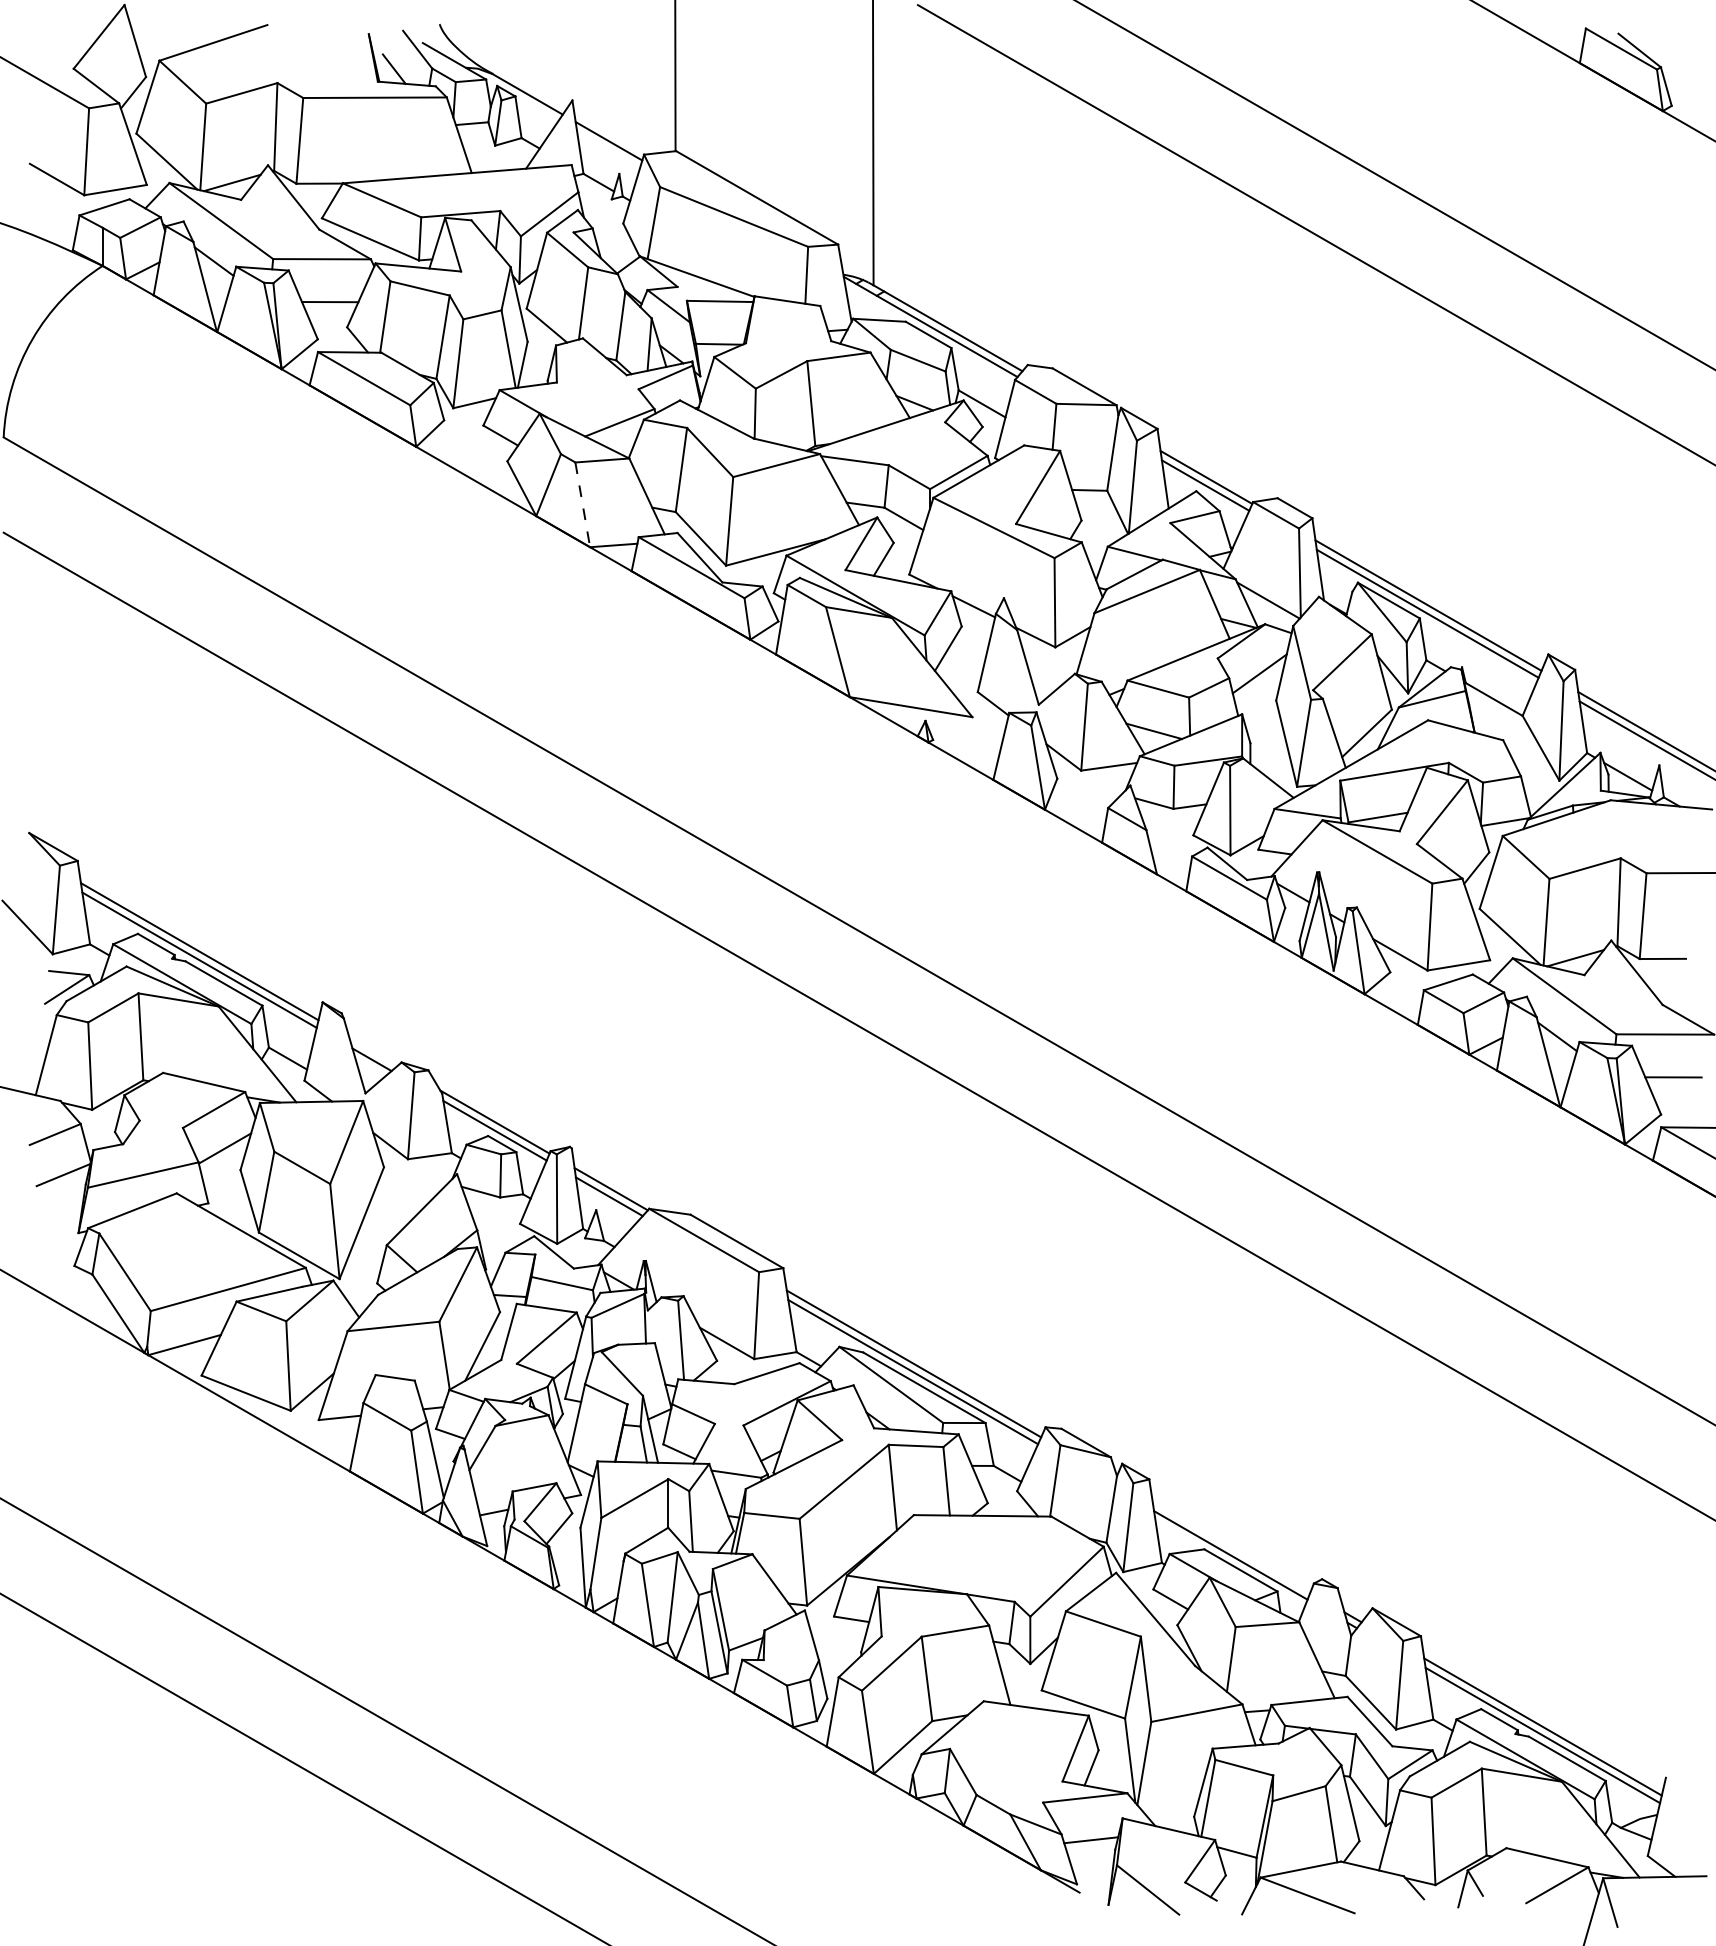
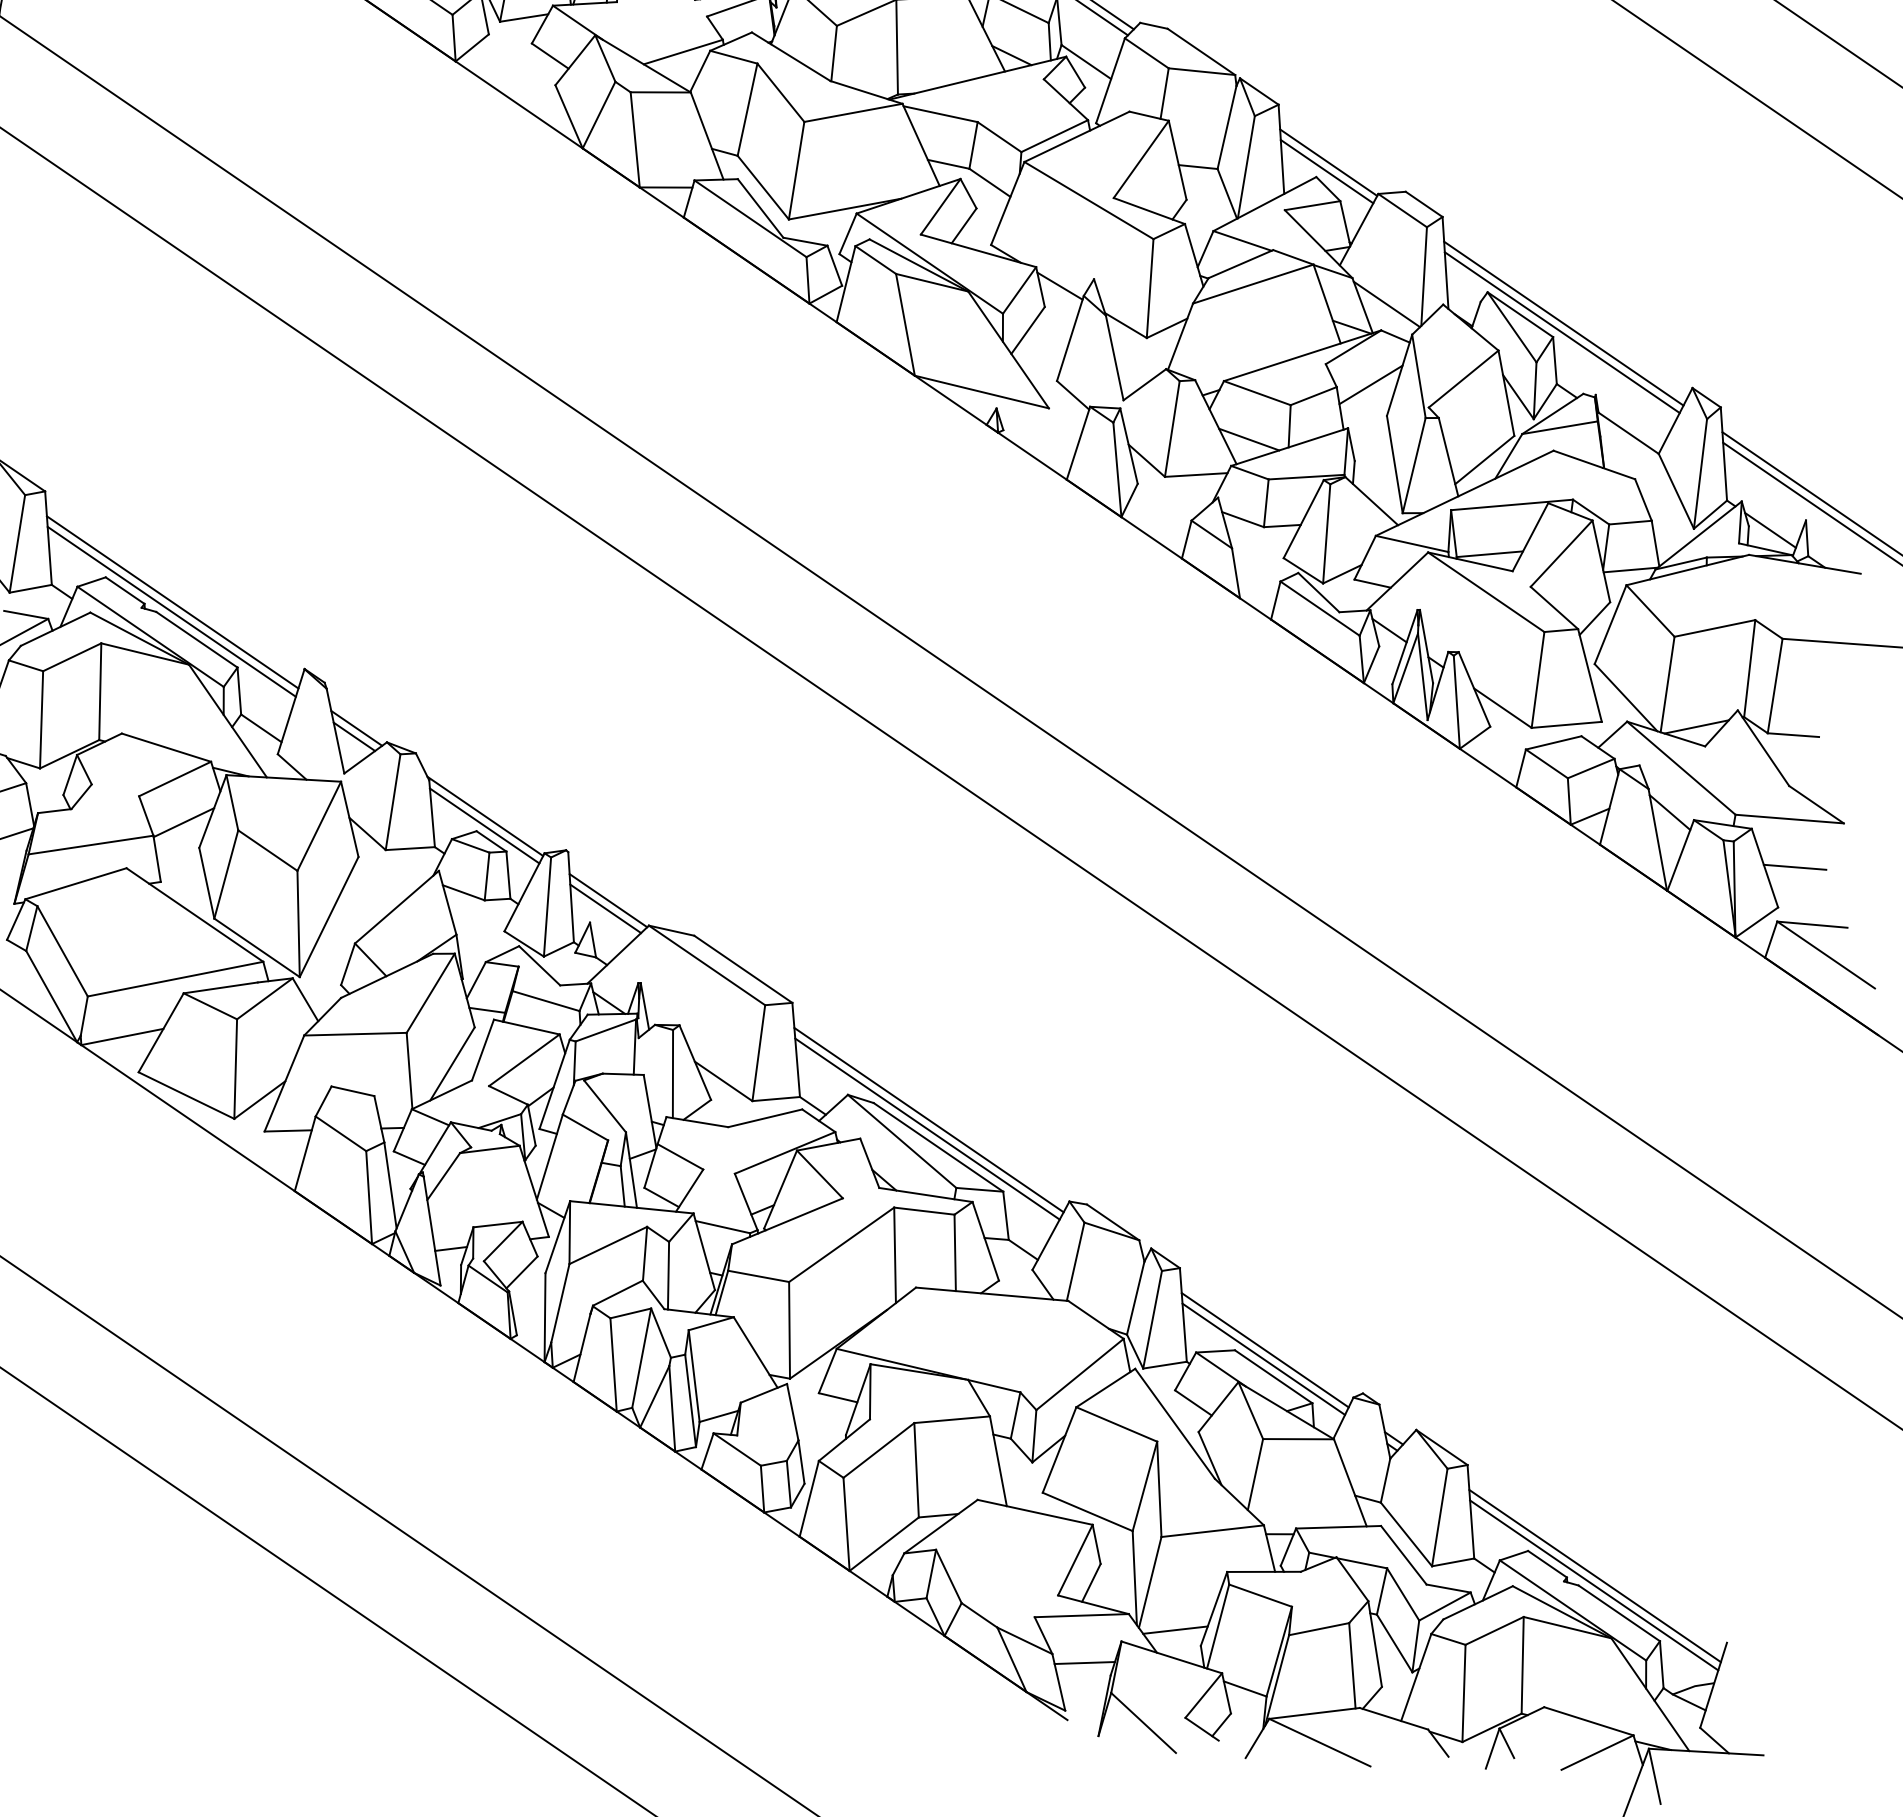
line: (582, 504) -> (634, 139), dashed -> solid
line: (373, 1051) -> (356, 727), added
line: (1231, 1546) -> (1265, 1349), added
line: (1170, 1804) -> (1175, 1630), added

